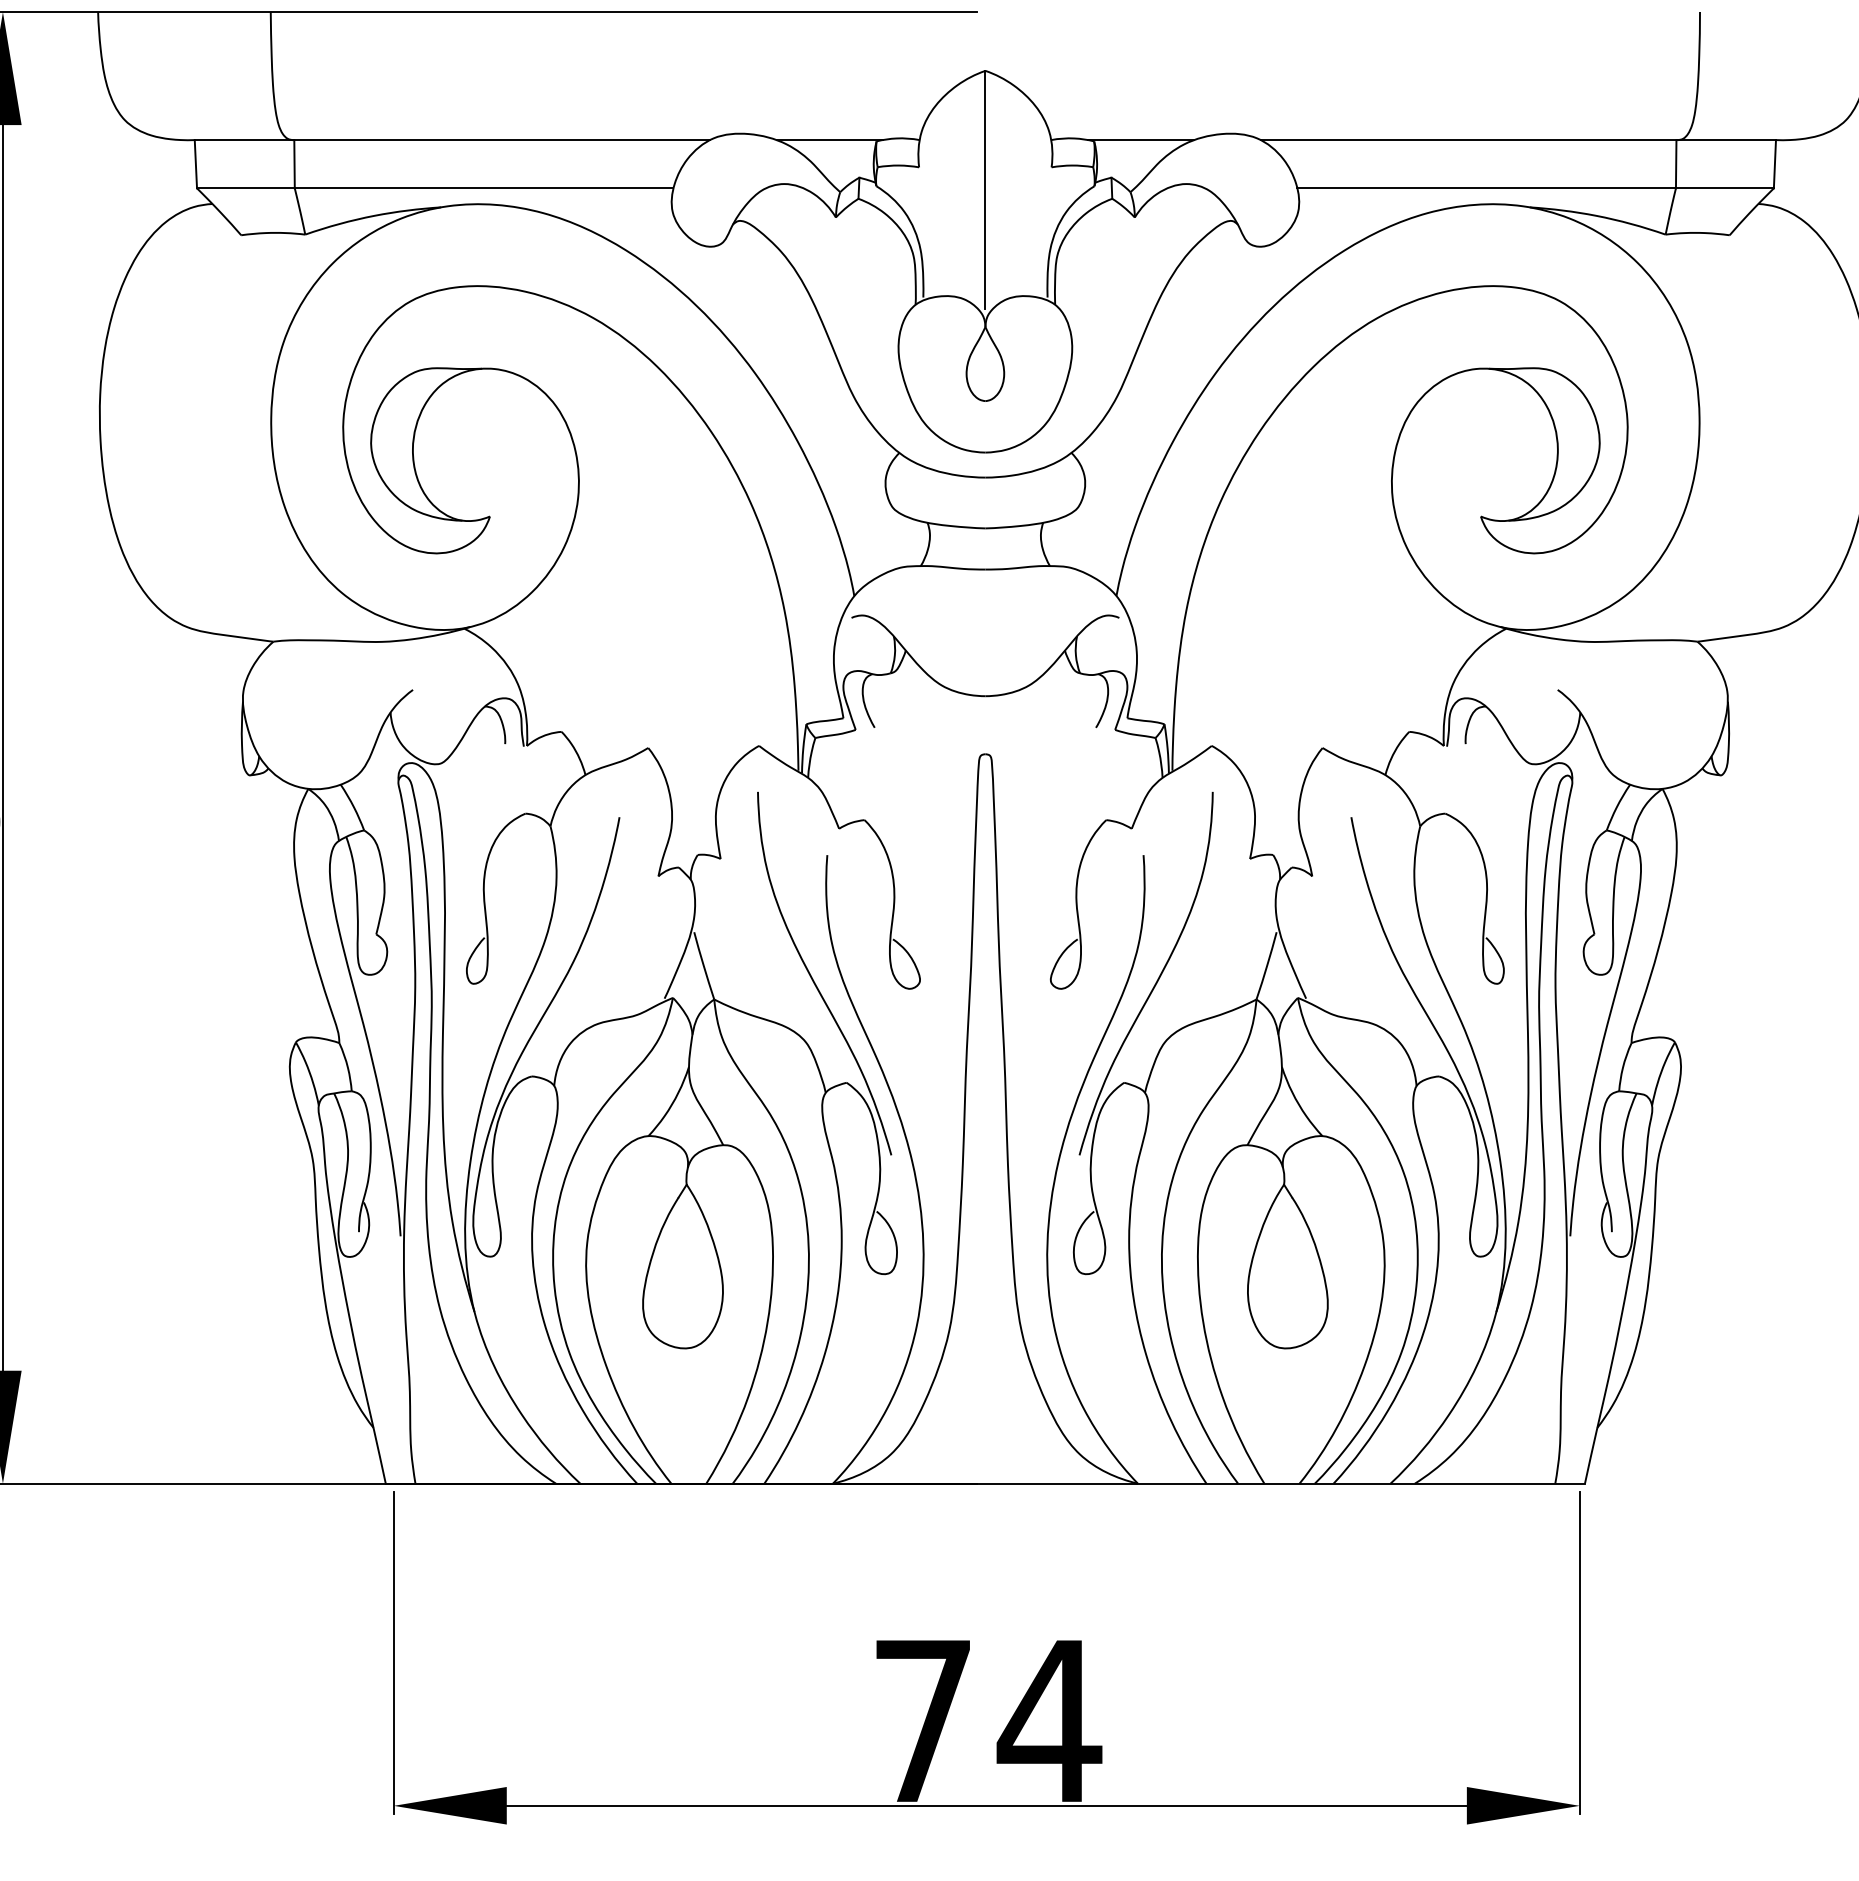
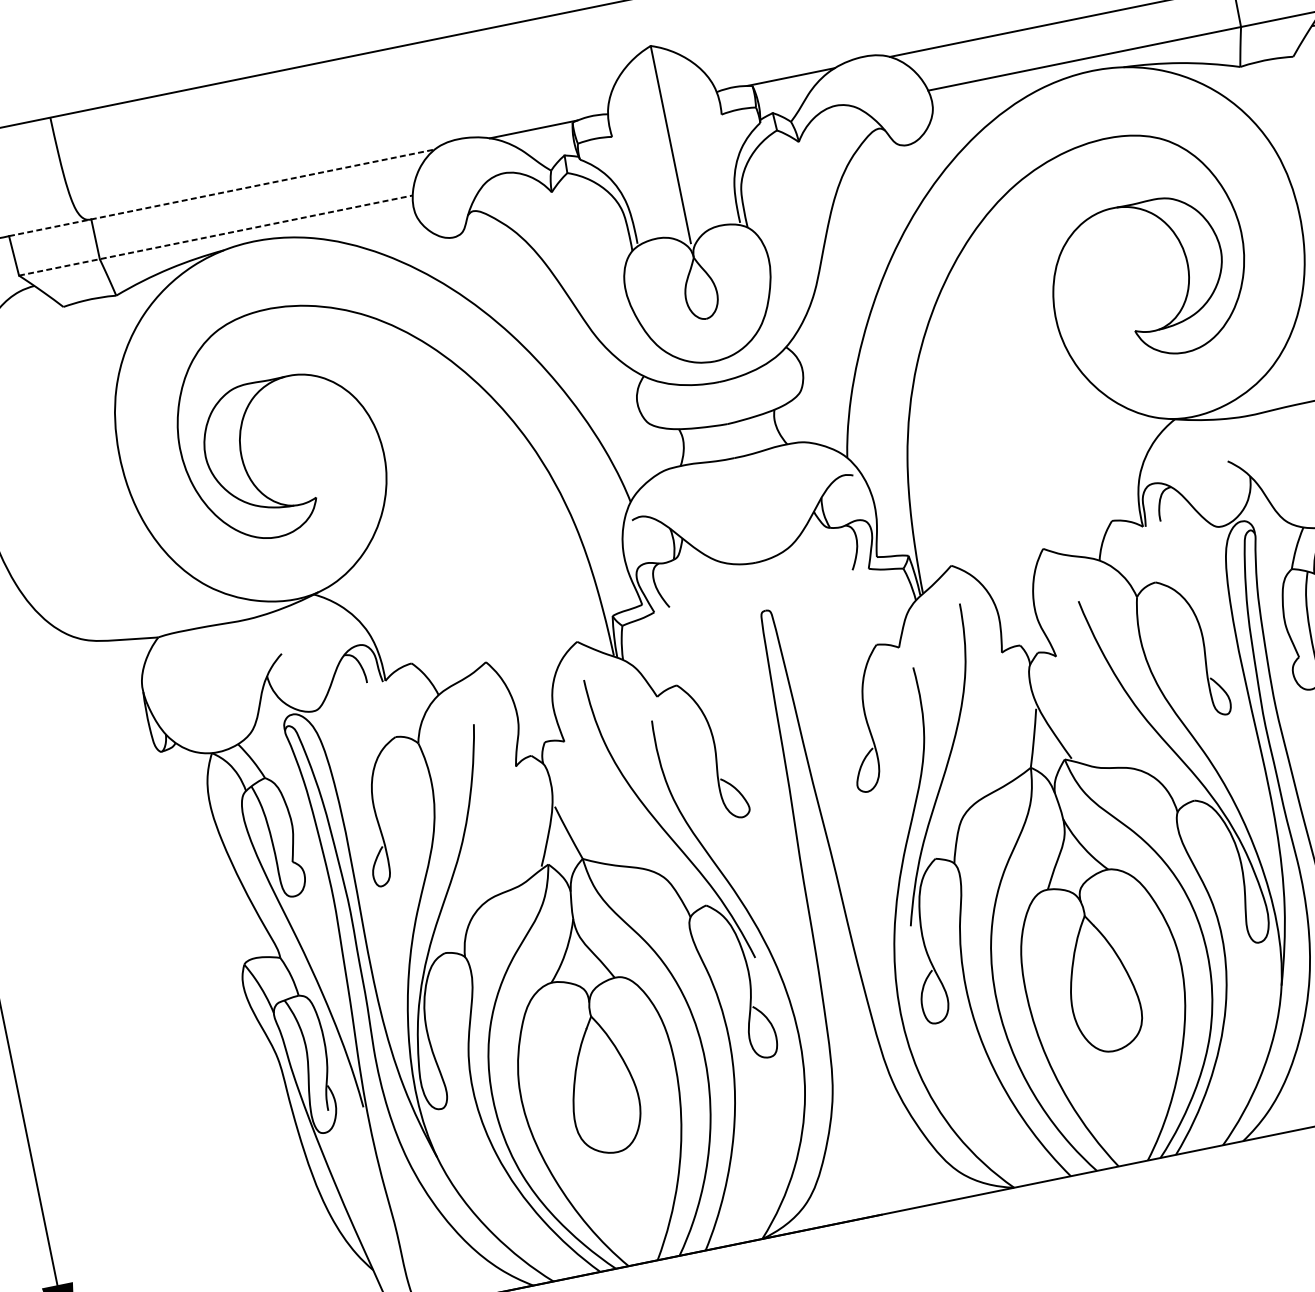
line: (452, 140) -> (222, 193), solid -> dashed
line: (435, 188) -> (216, 235), solid -> dashed

